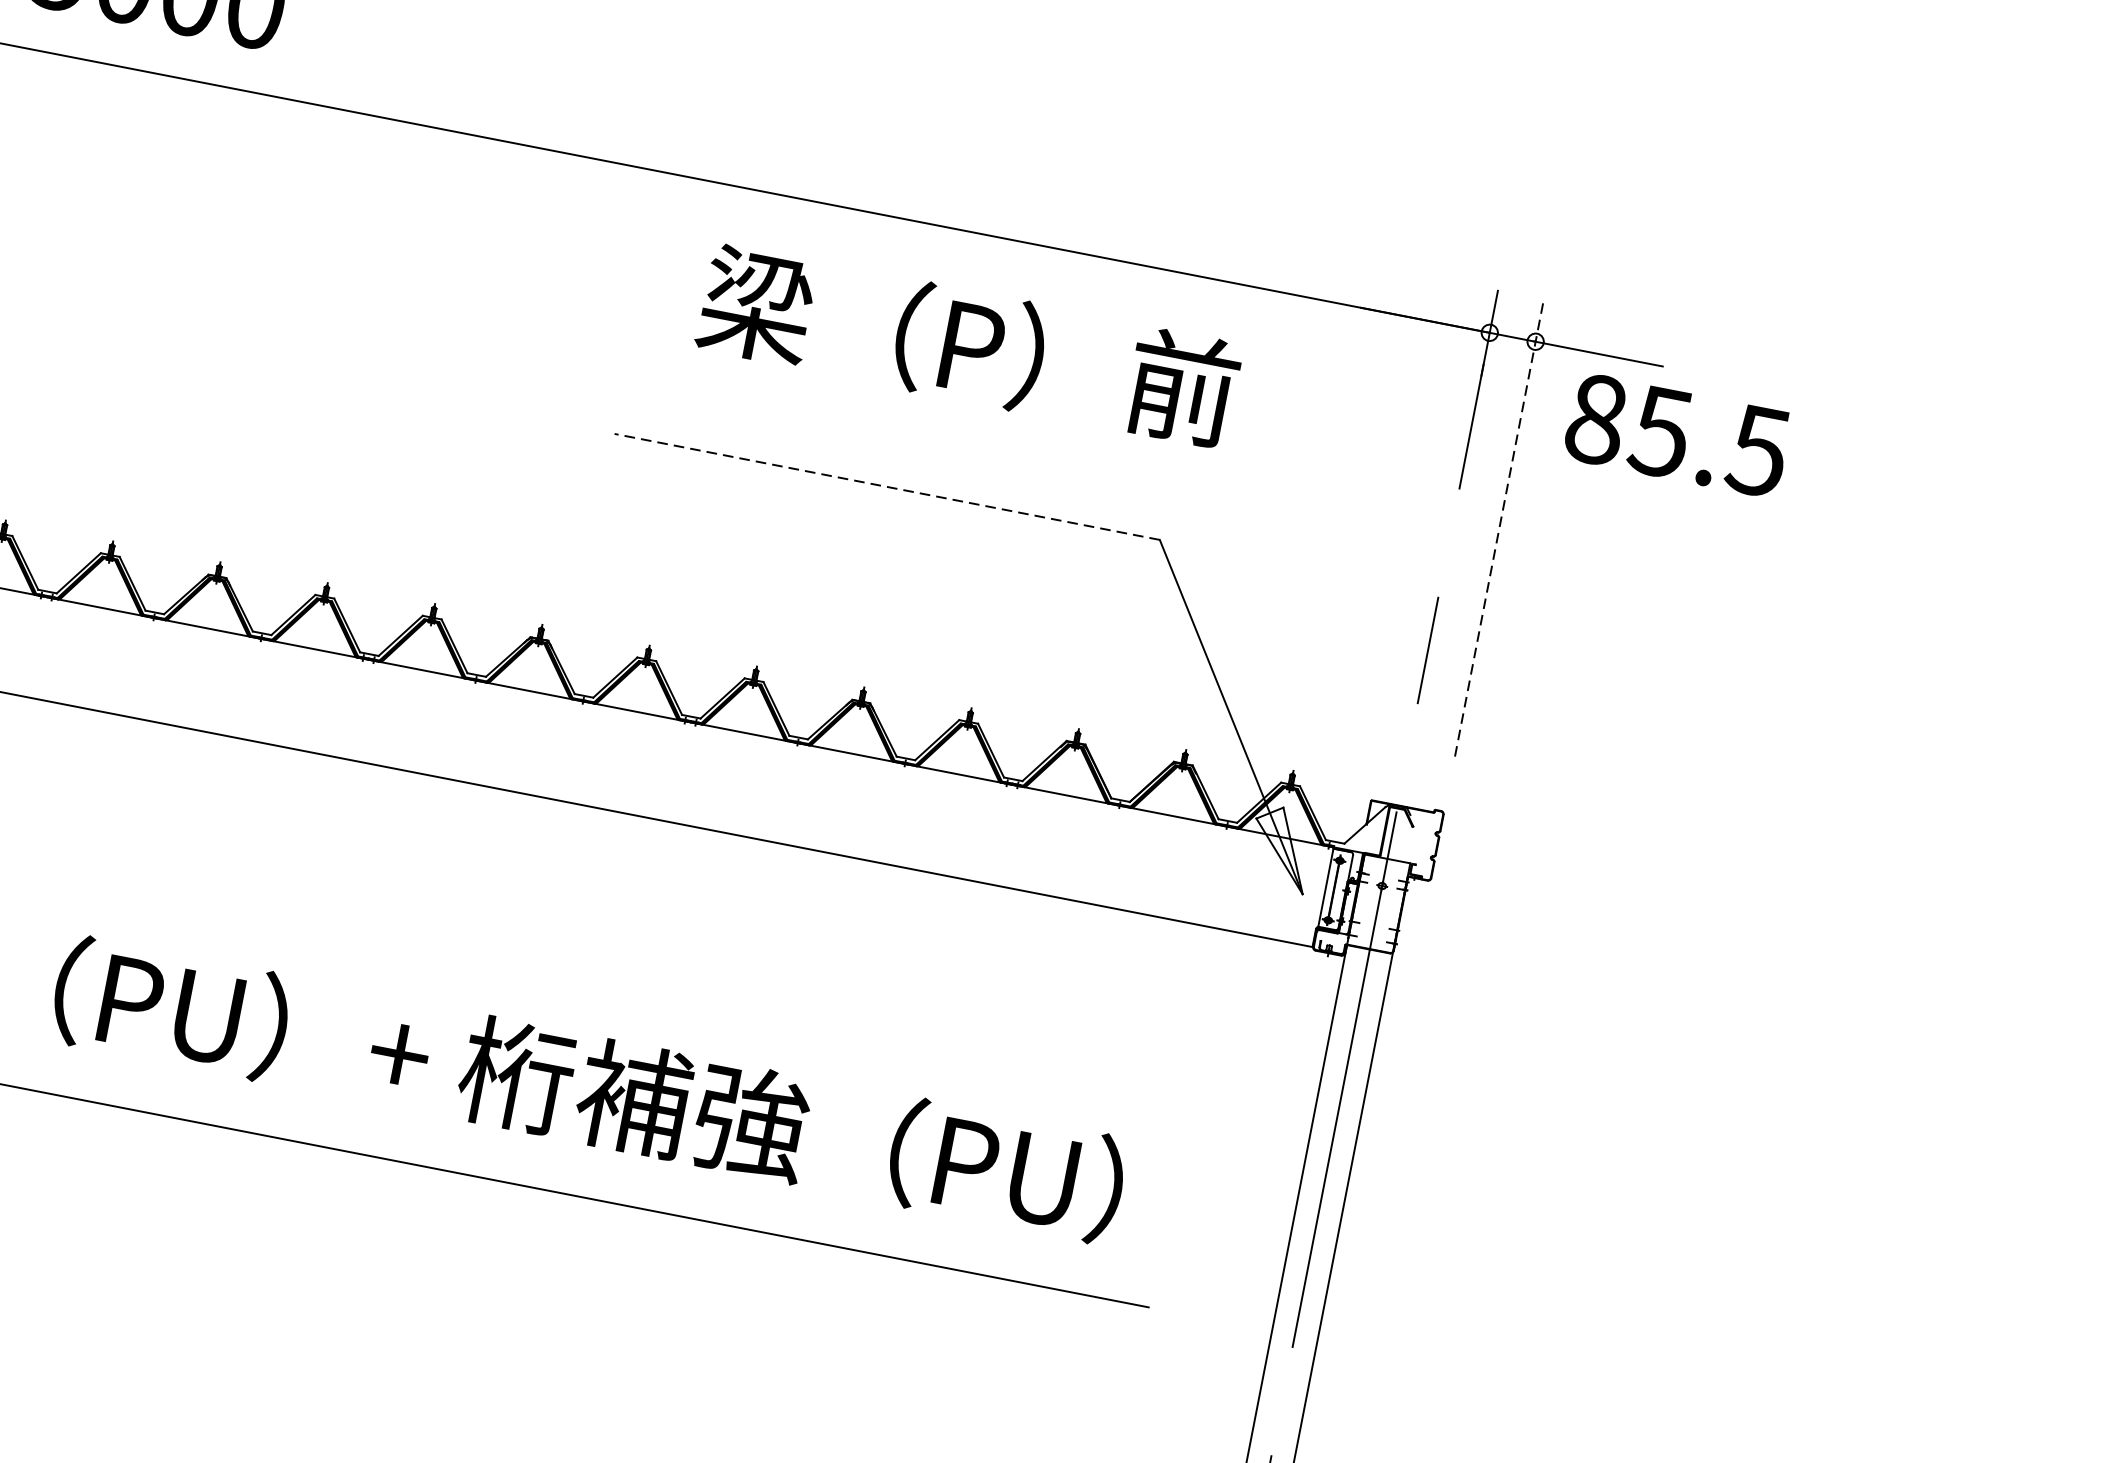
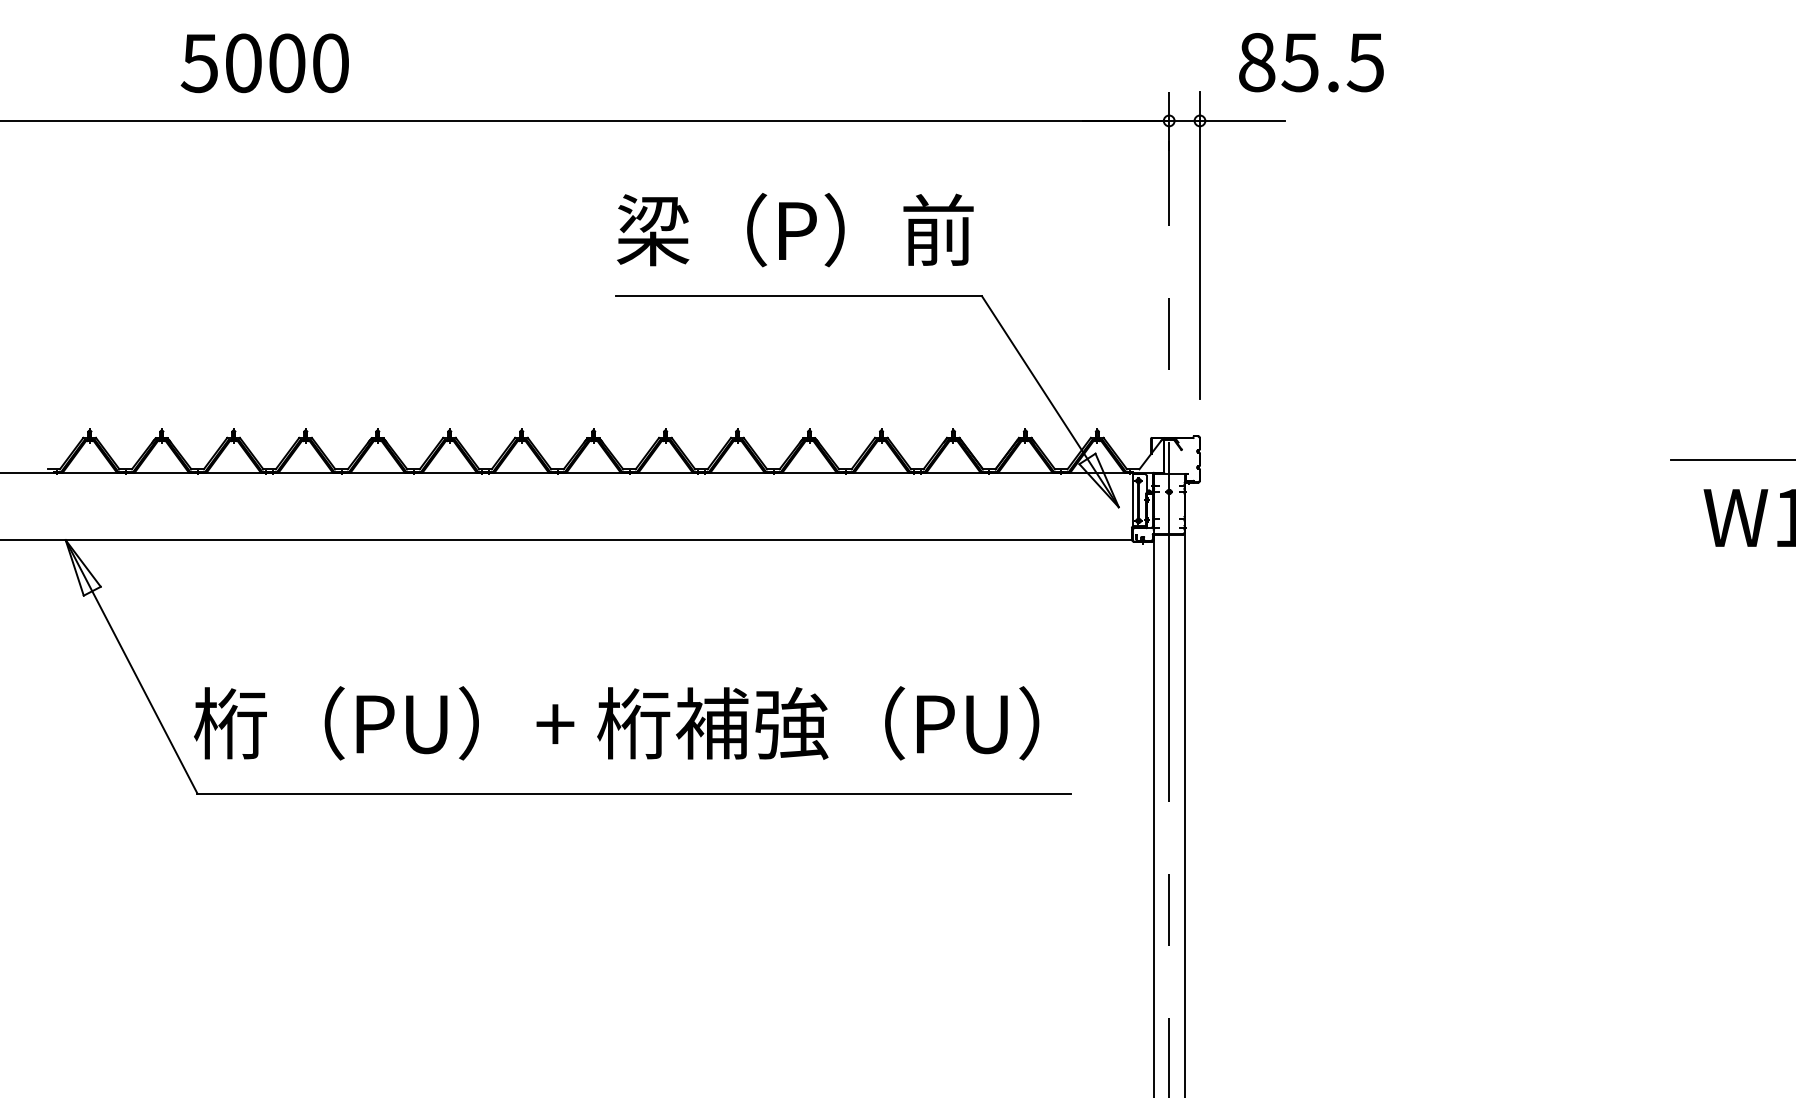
text: (969, 347) -> (795, 230), moved
text: (1677, 435) -> (1311, 62), moved
line: (887, 487) -> (799, 296), dashed -> solid
line: (1498, 527) -> (1199, 245), dashed -> solid

